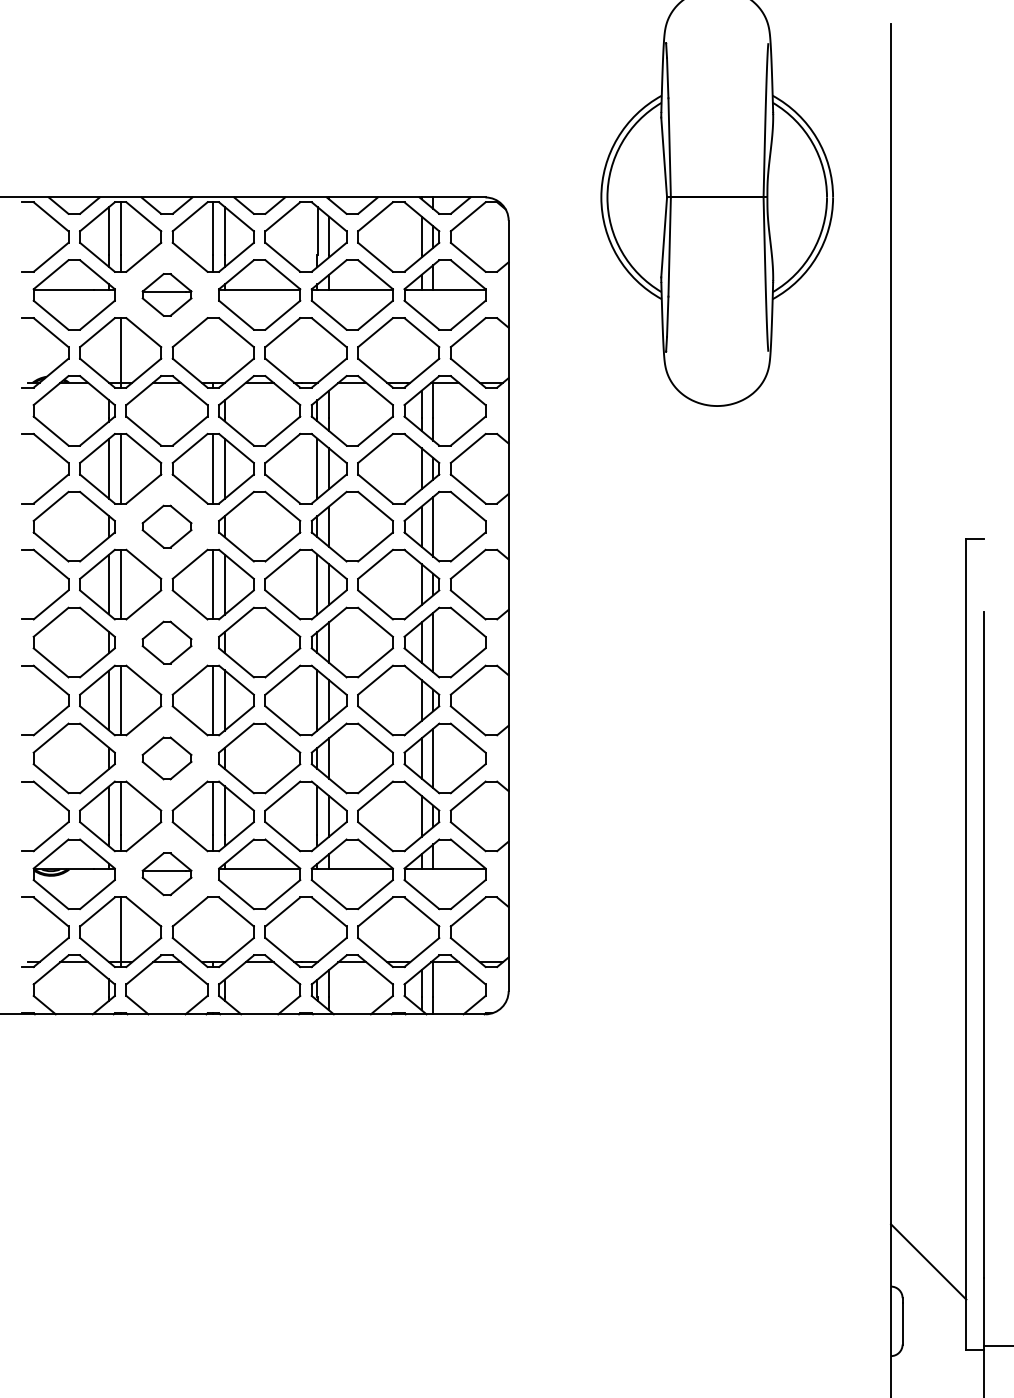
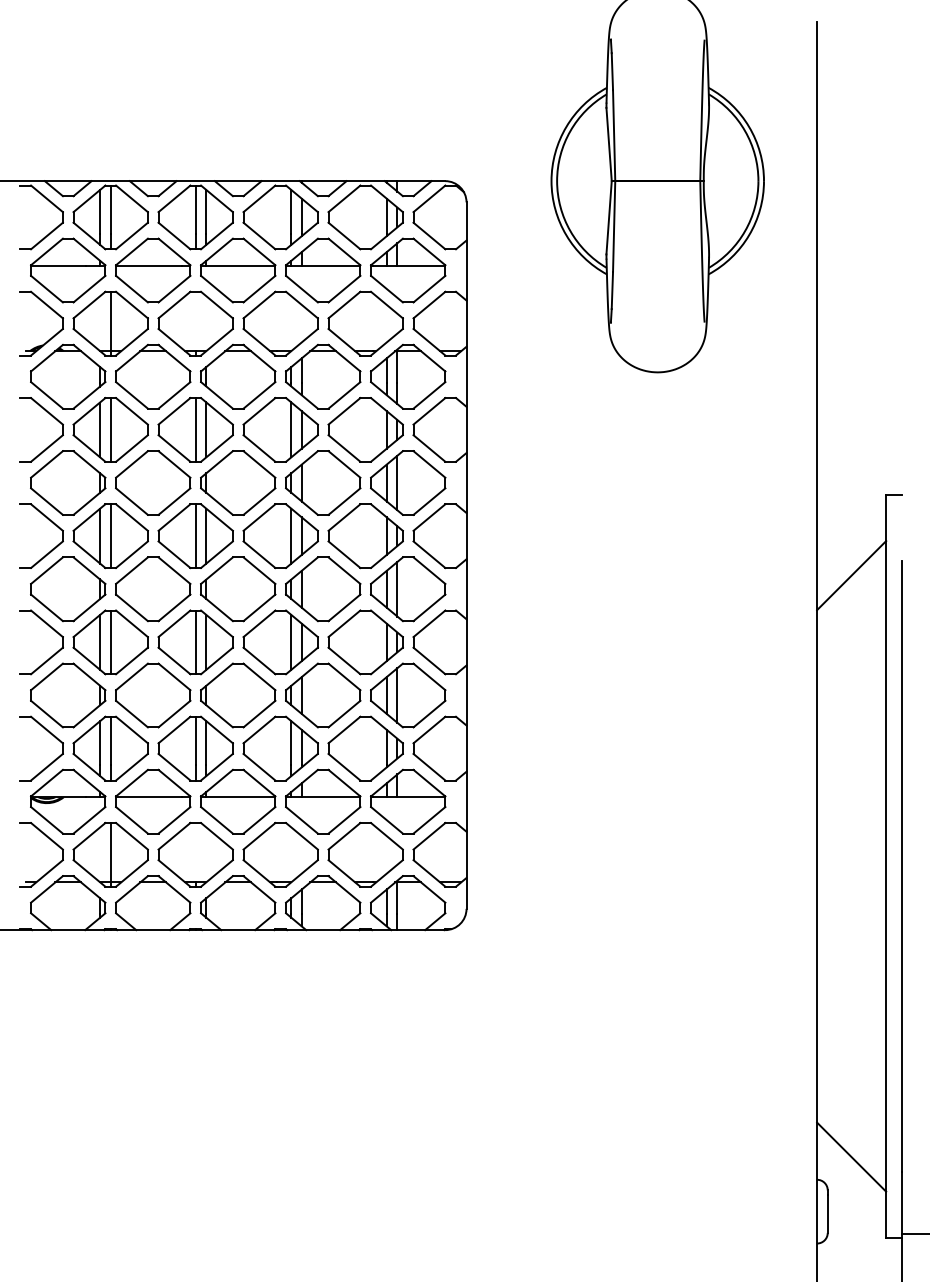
part: (167, 294) -> (153, 270), size x1.67
part: (167, 526) -> (153, 482), size x1.67
line: (928, 627) -> (851, 575), added
part: (167, 642) -> (153, 589), size x1.67
part: (167, 758) -> (153, 695), size x1.67
part: (167, 874) -> (153, 801), size x1.67

